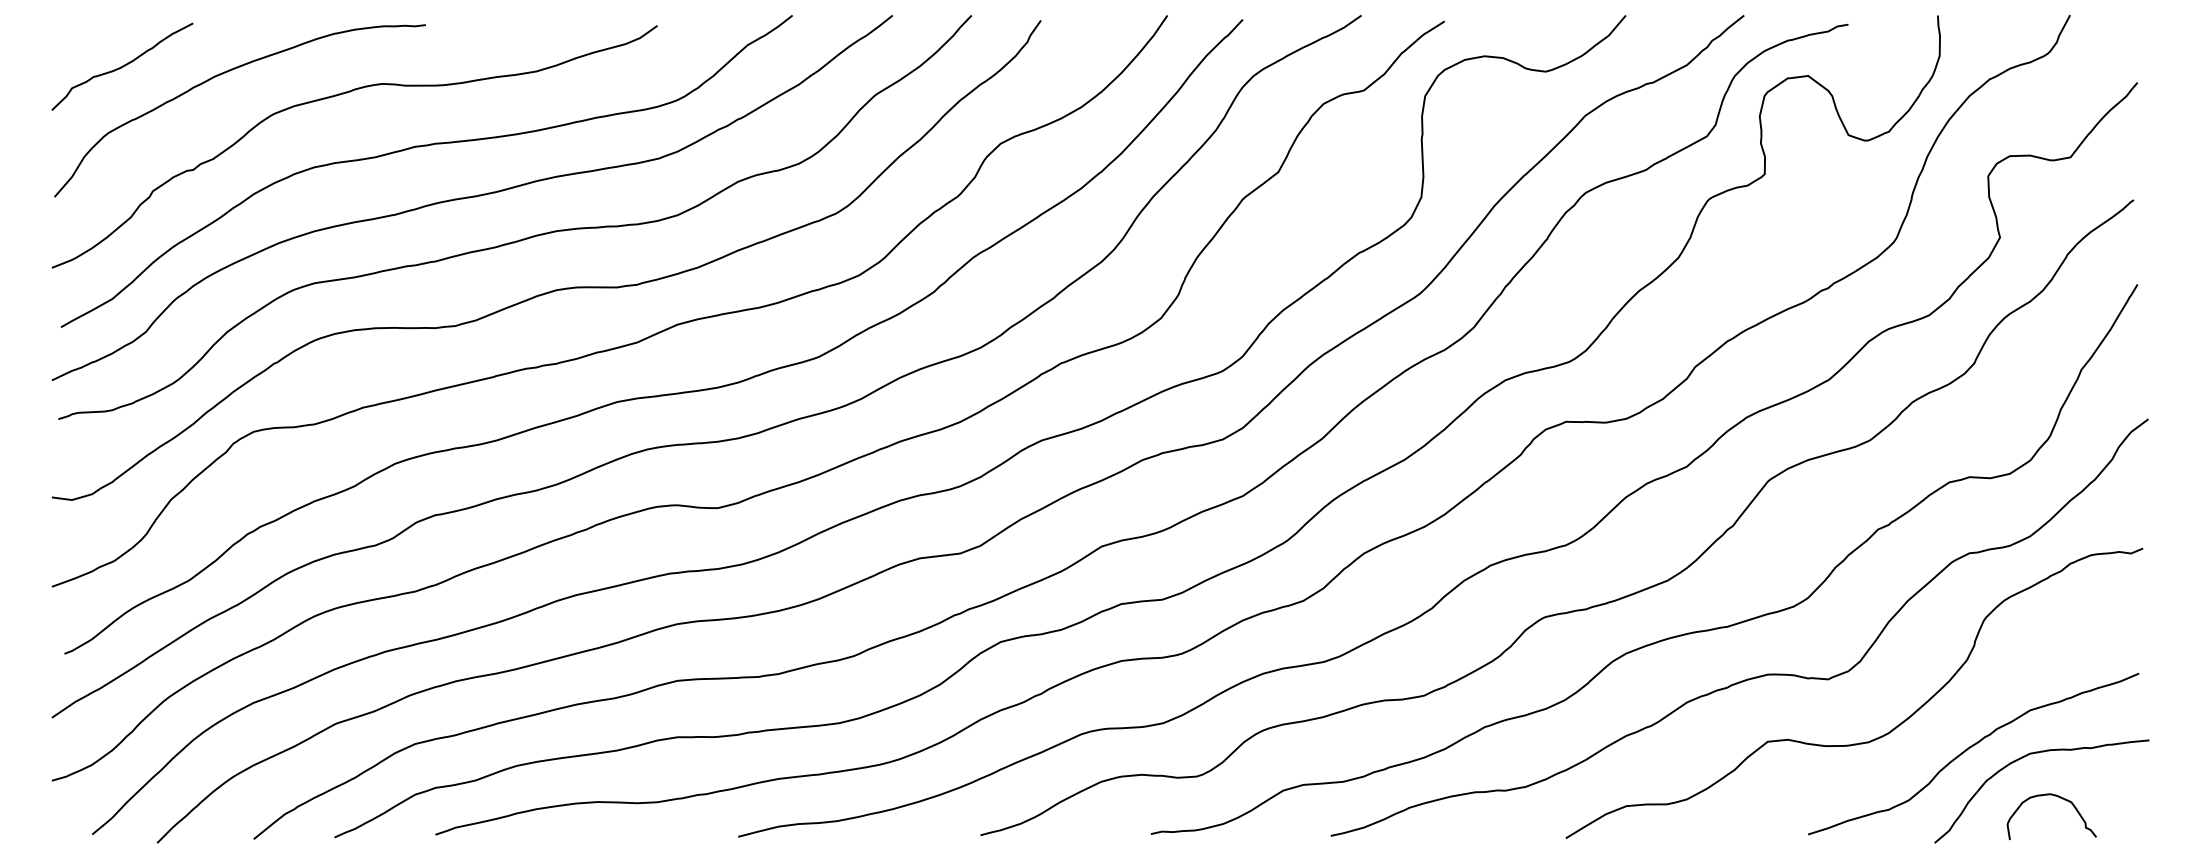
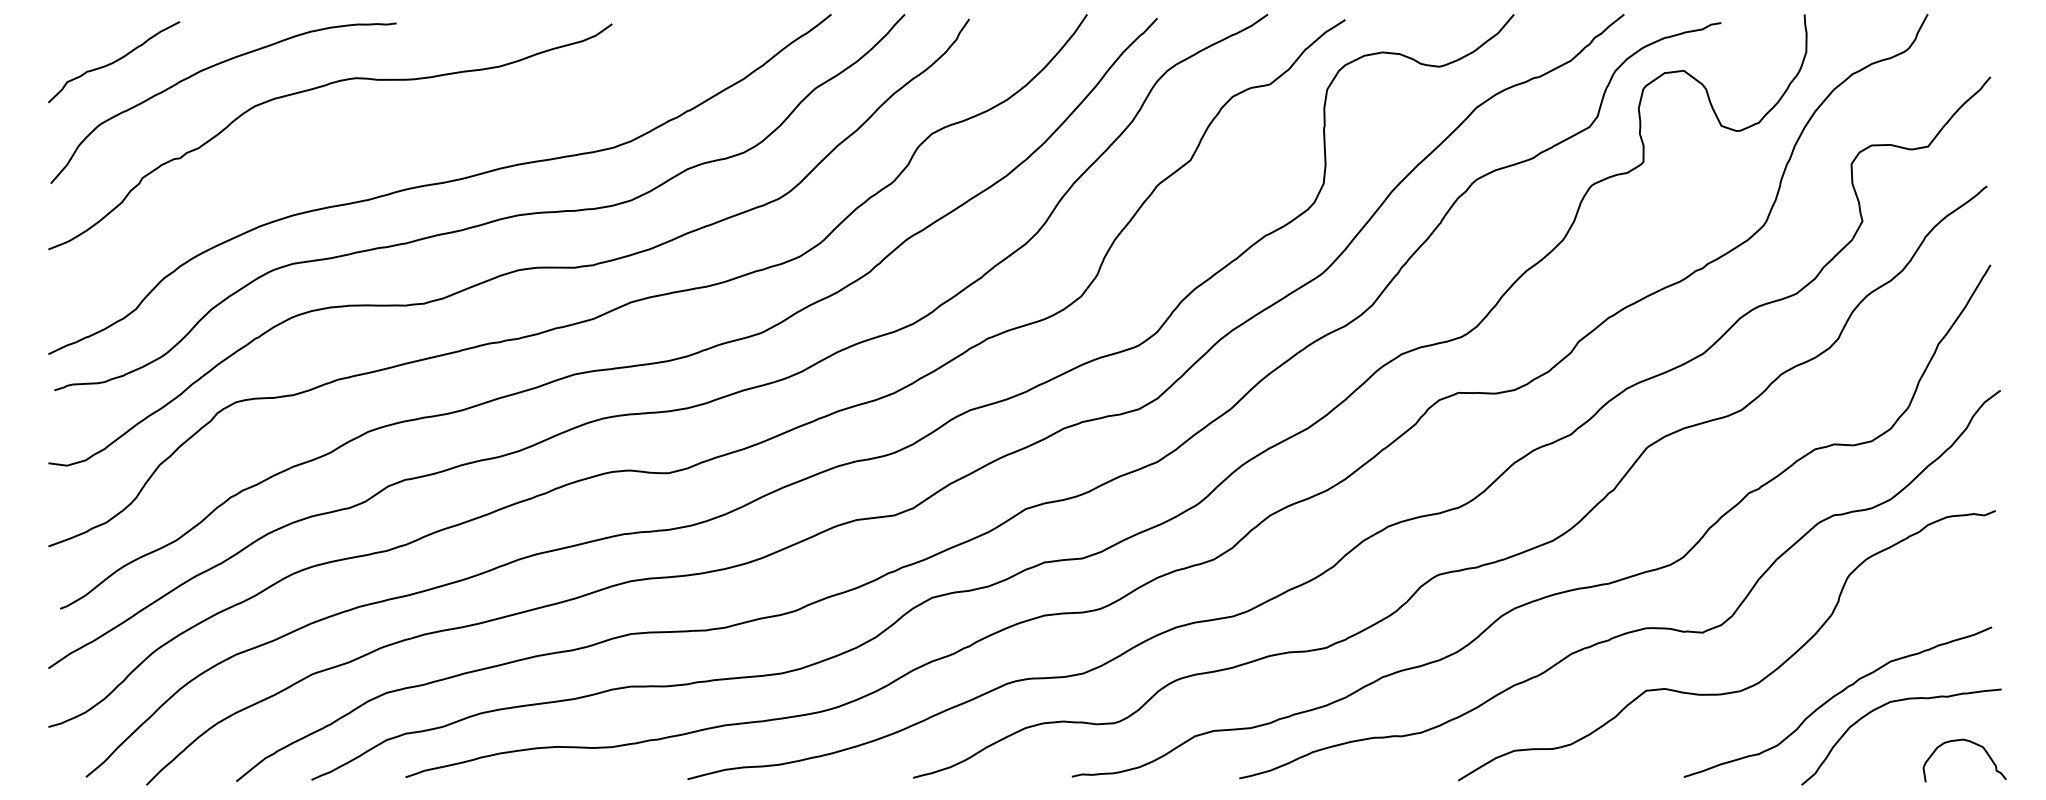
curve: (420, 147) -> (391, 137), removed
curve: (2057, 797) -> (1970, 742), moved

